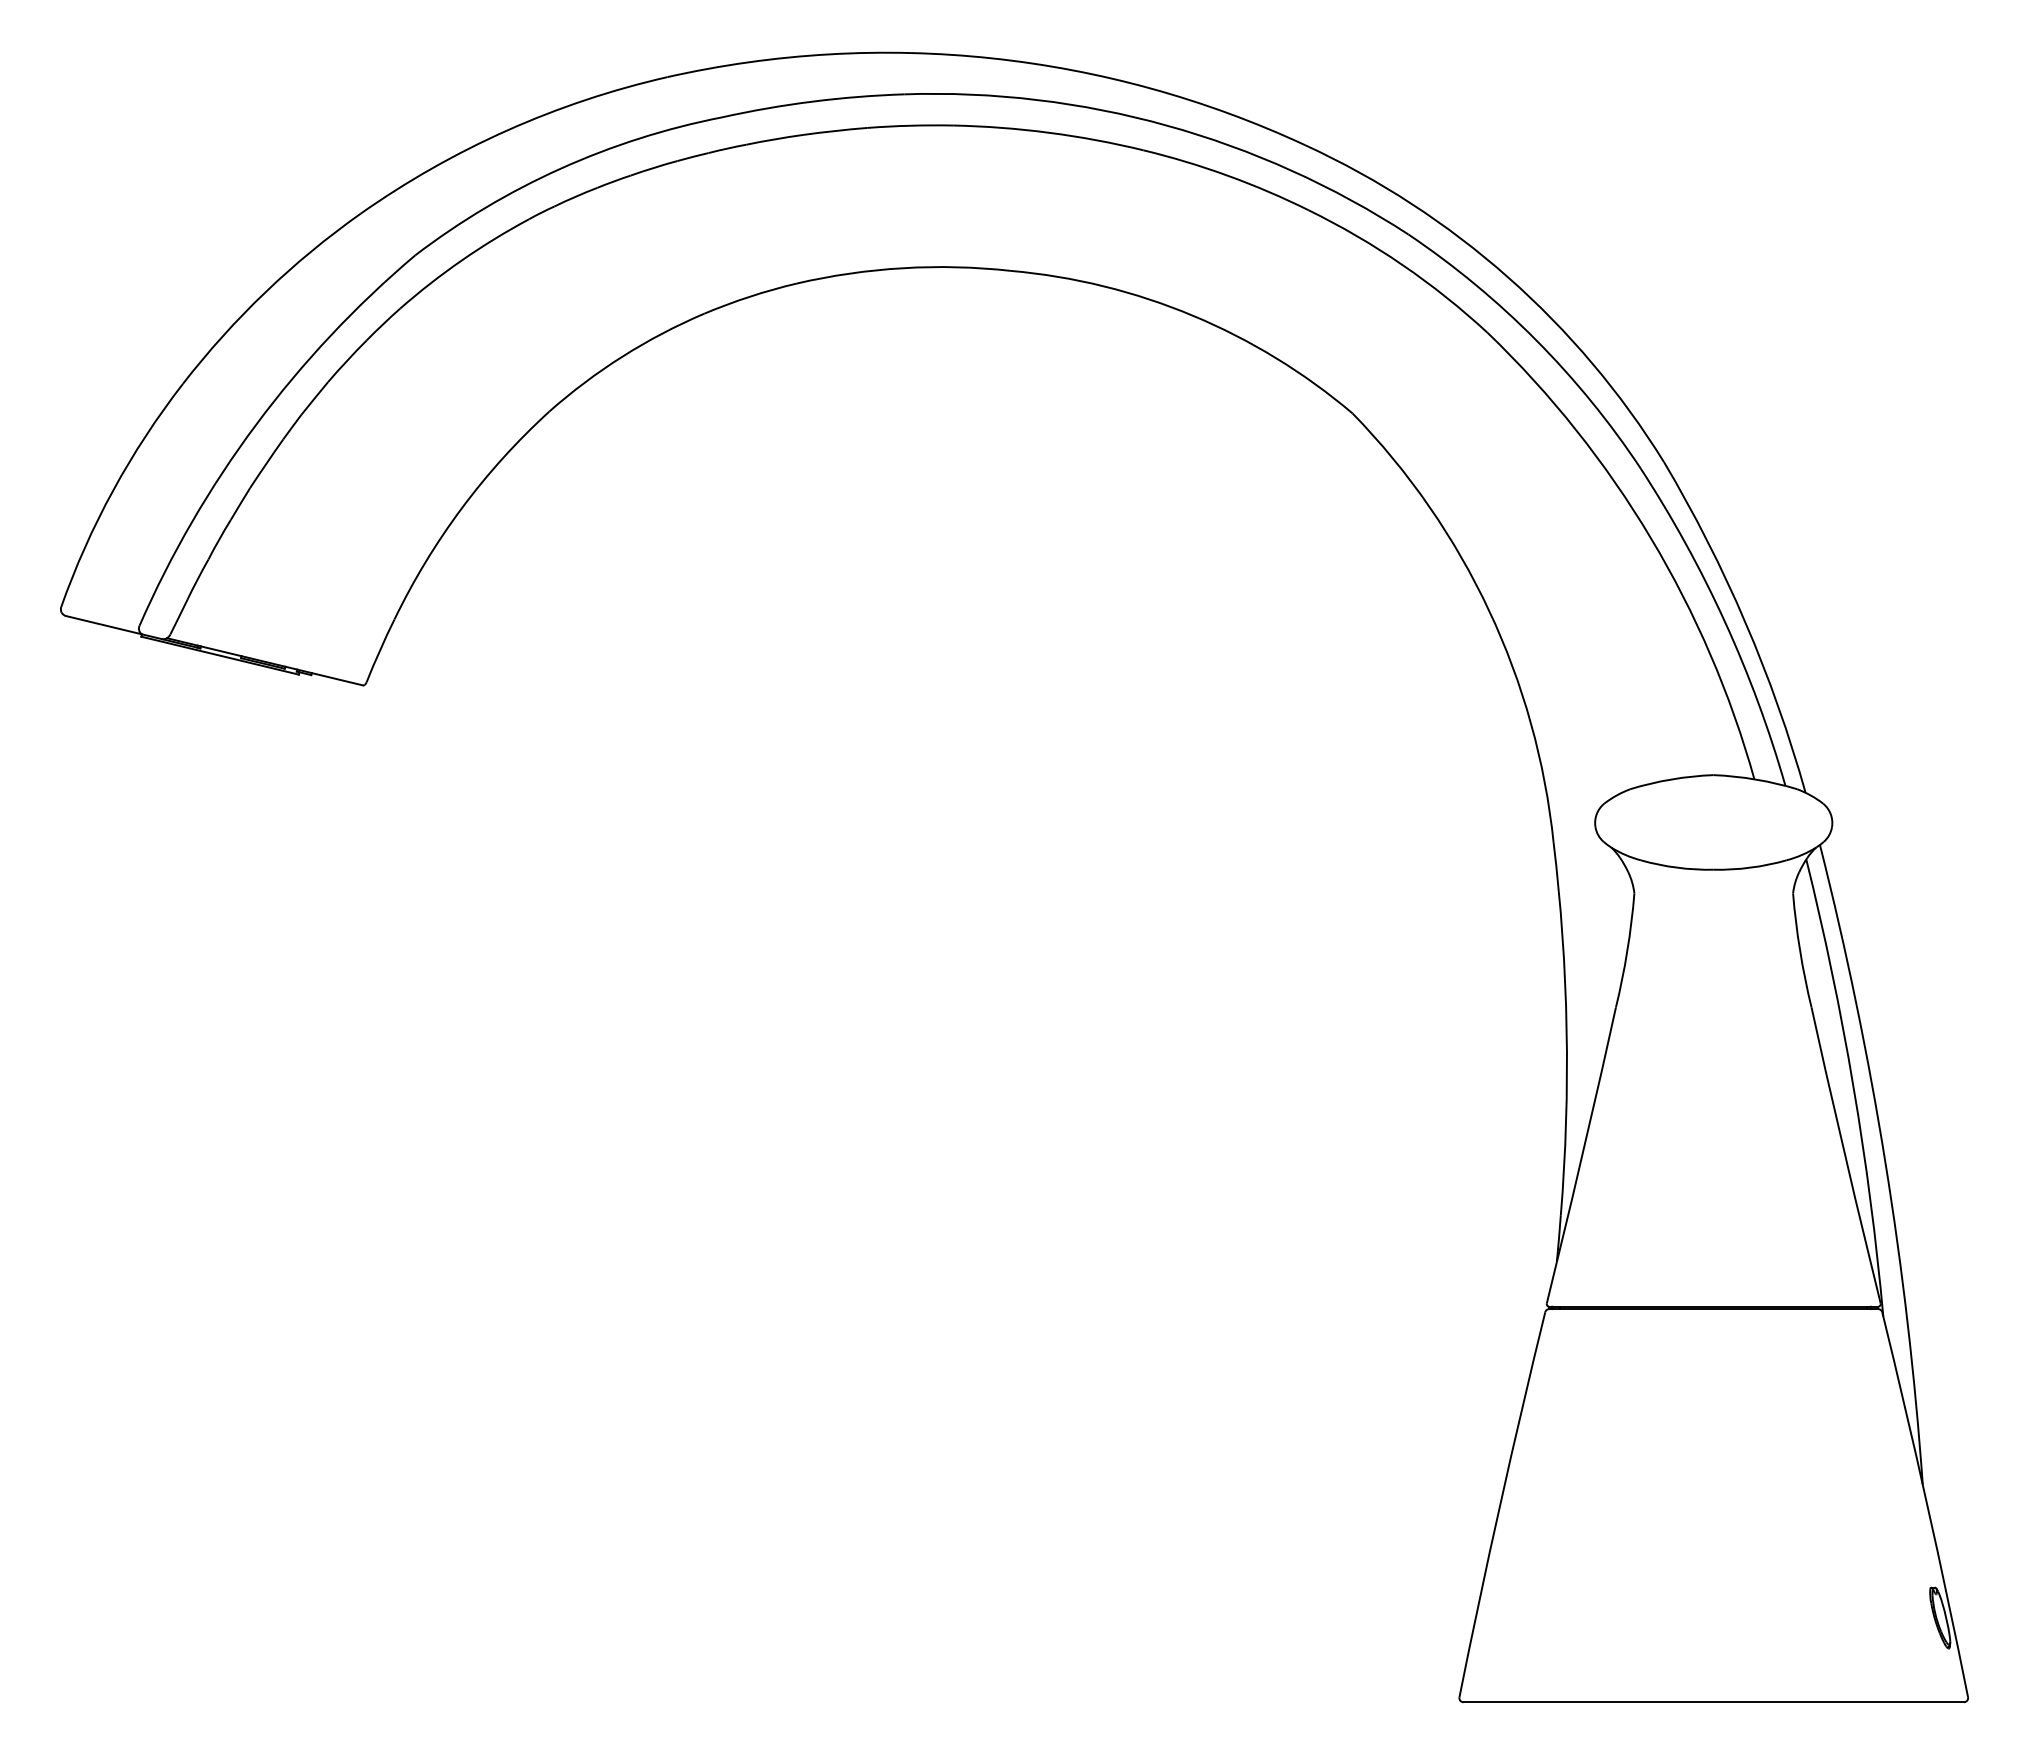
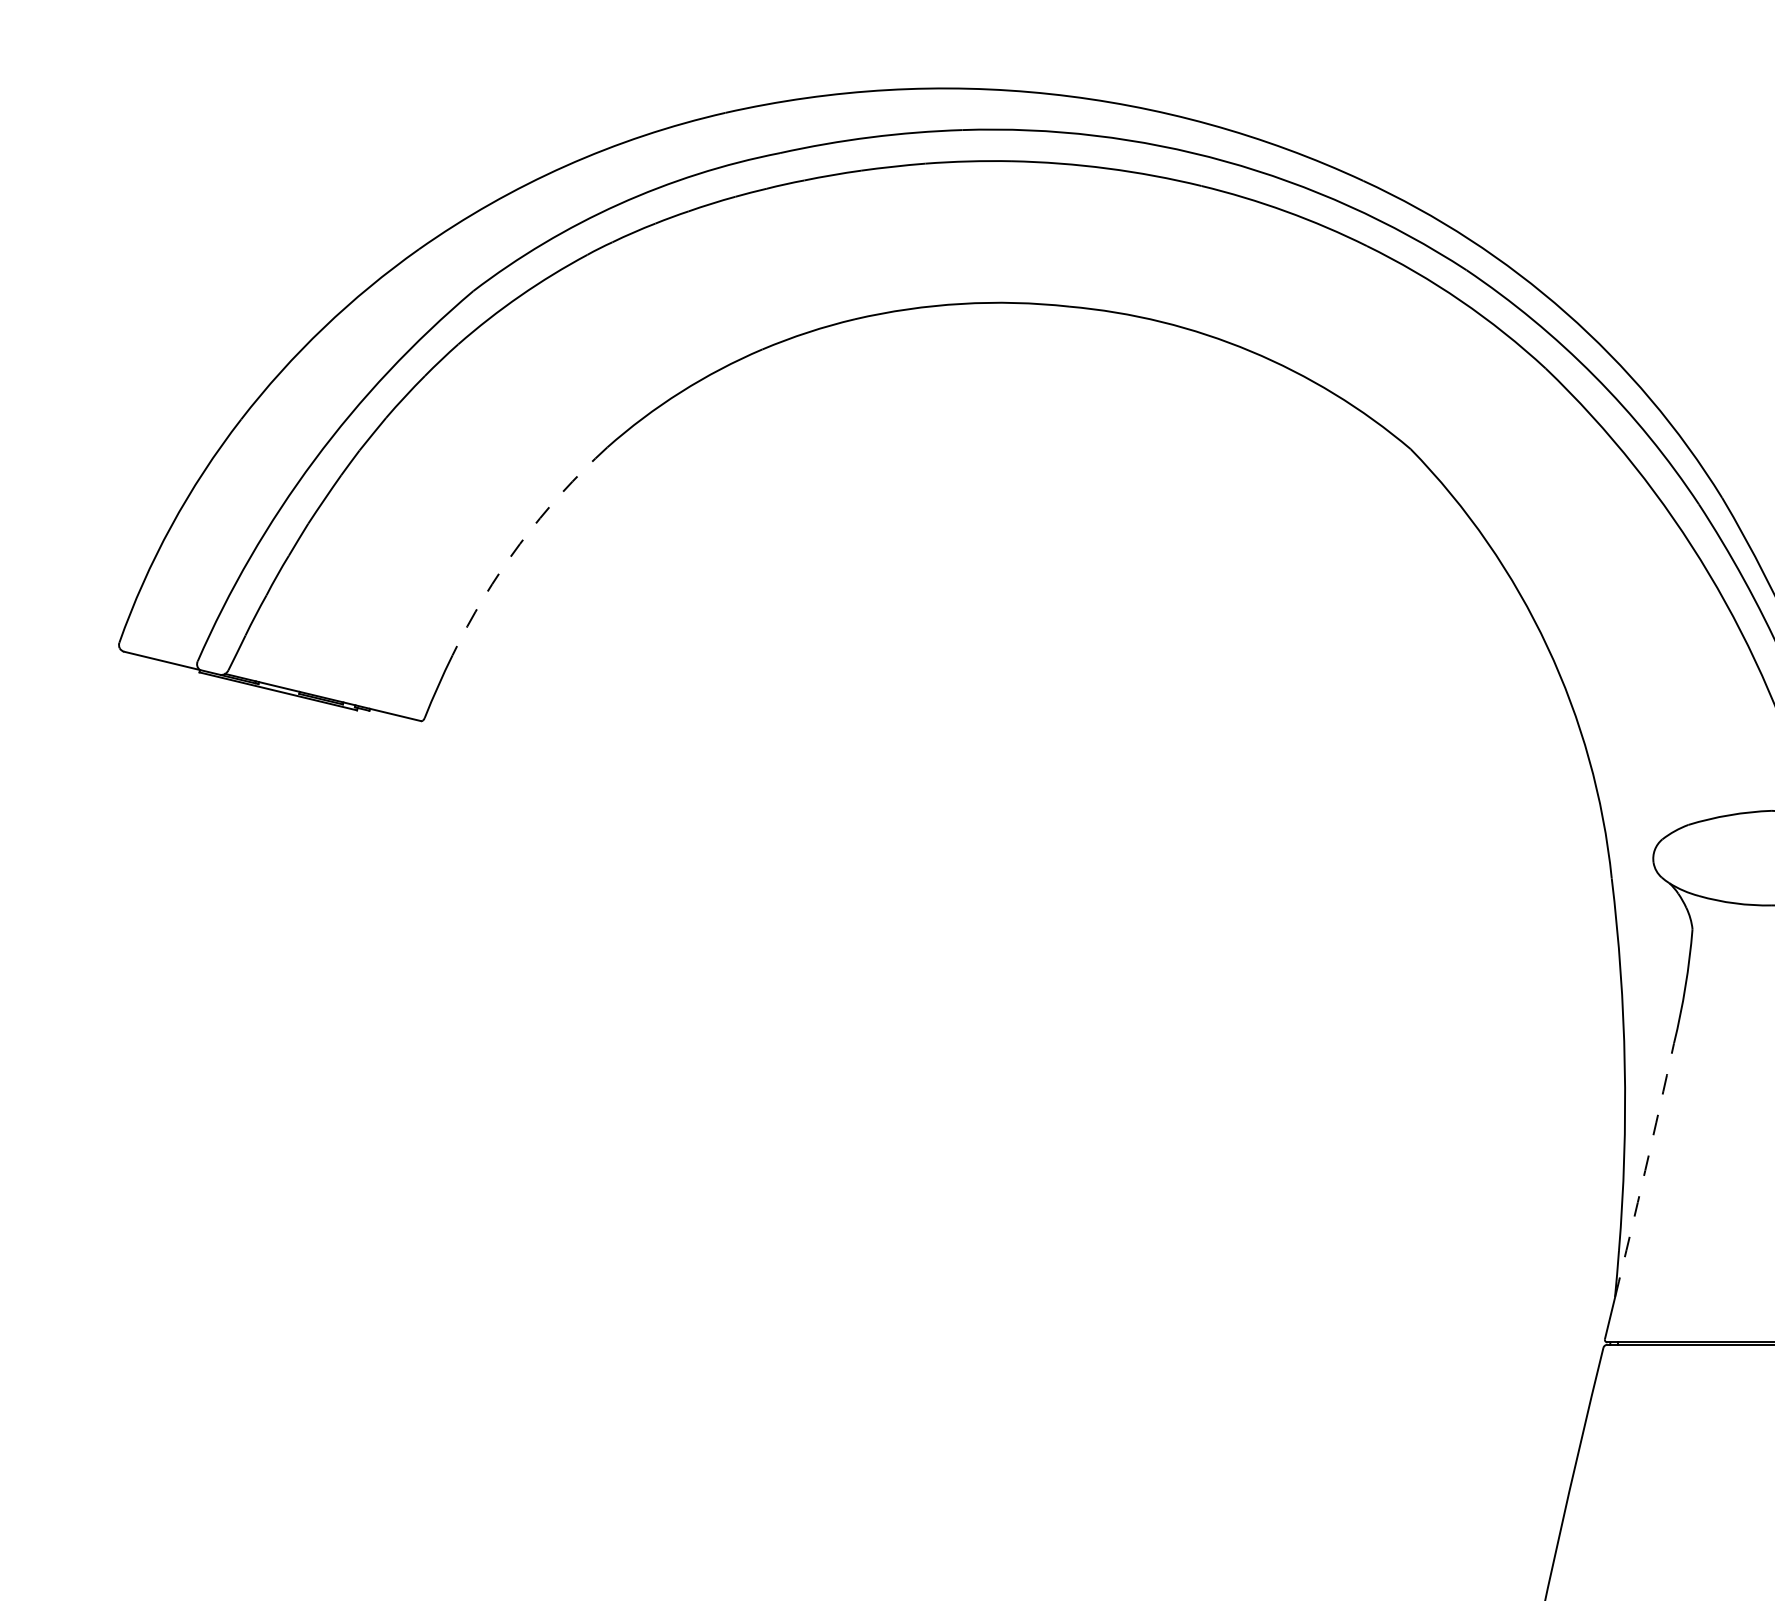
arc: (461, 508) -> (519, 544), solid -> dashed
arc: (1587, 1134) -> (1645, 1170), solid -> dashed

